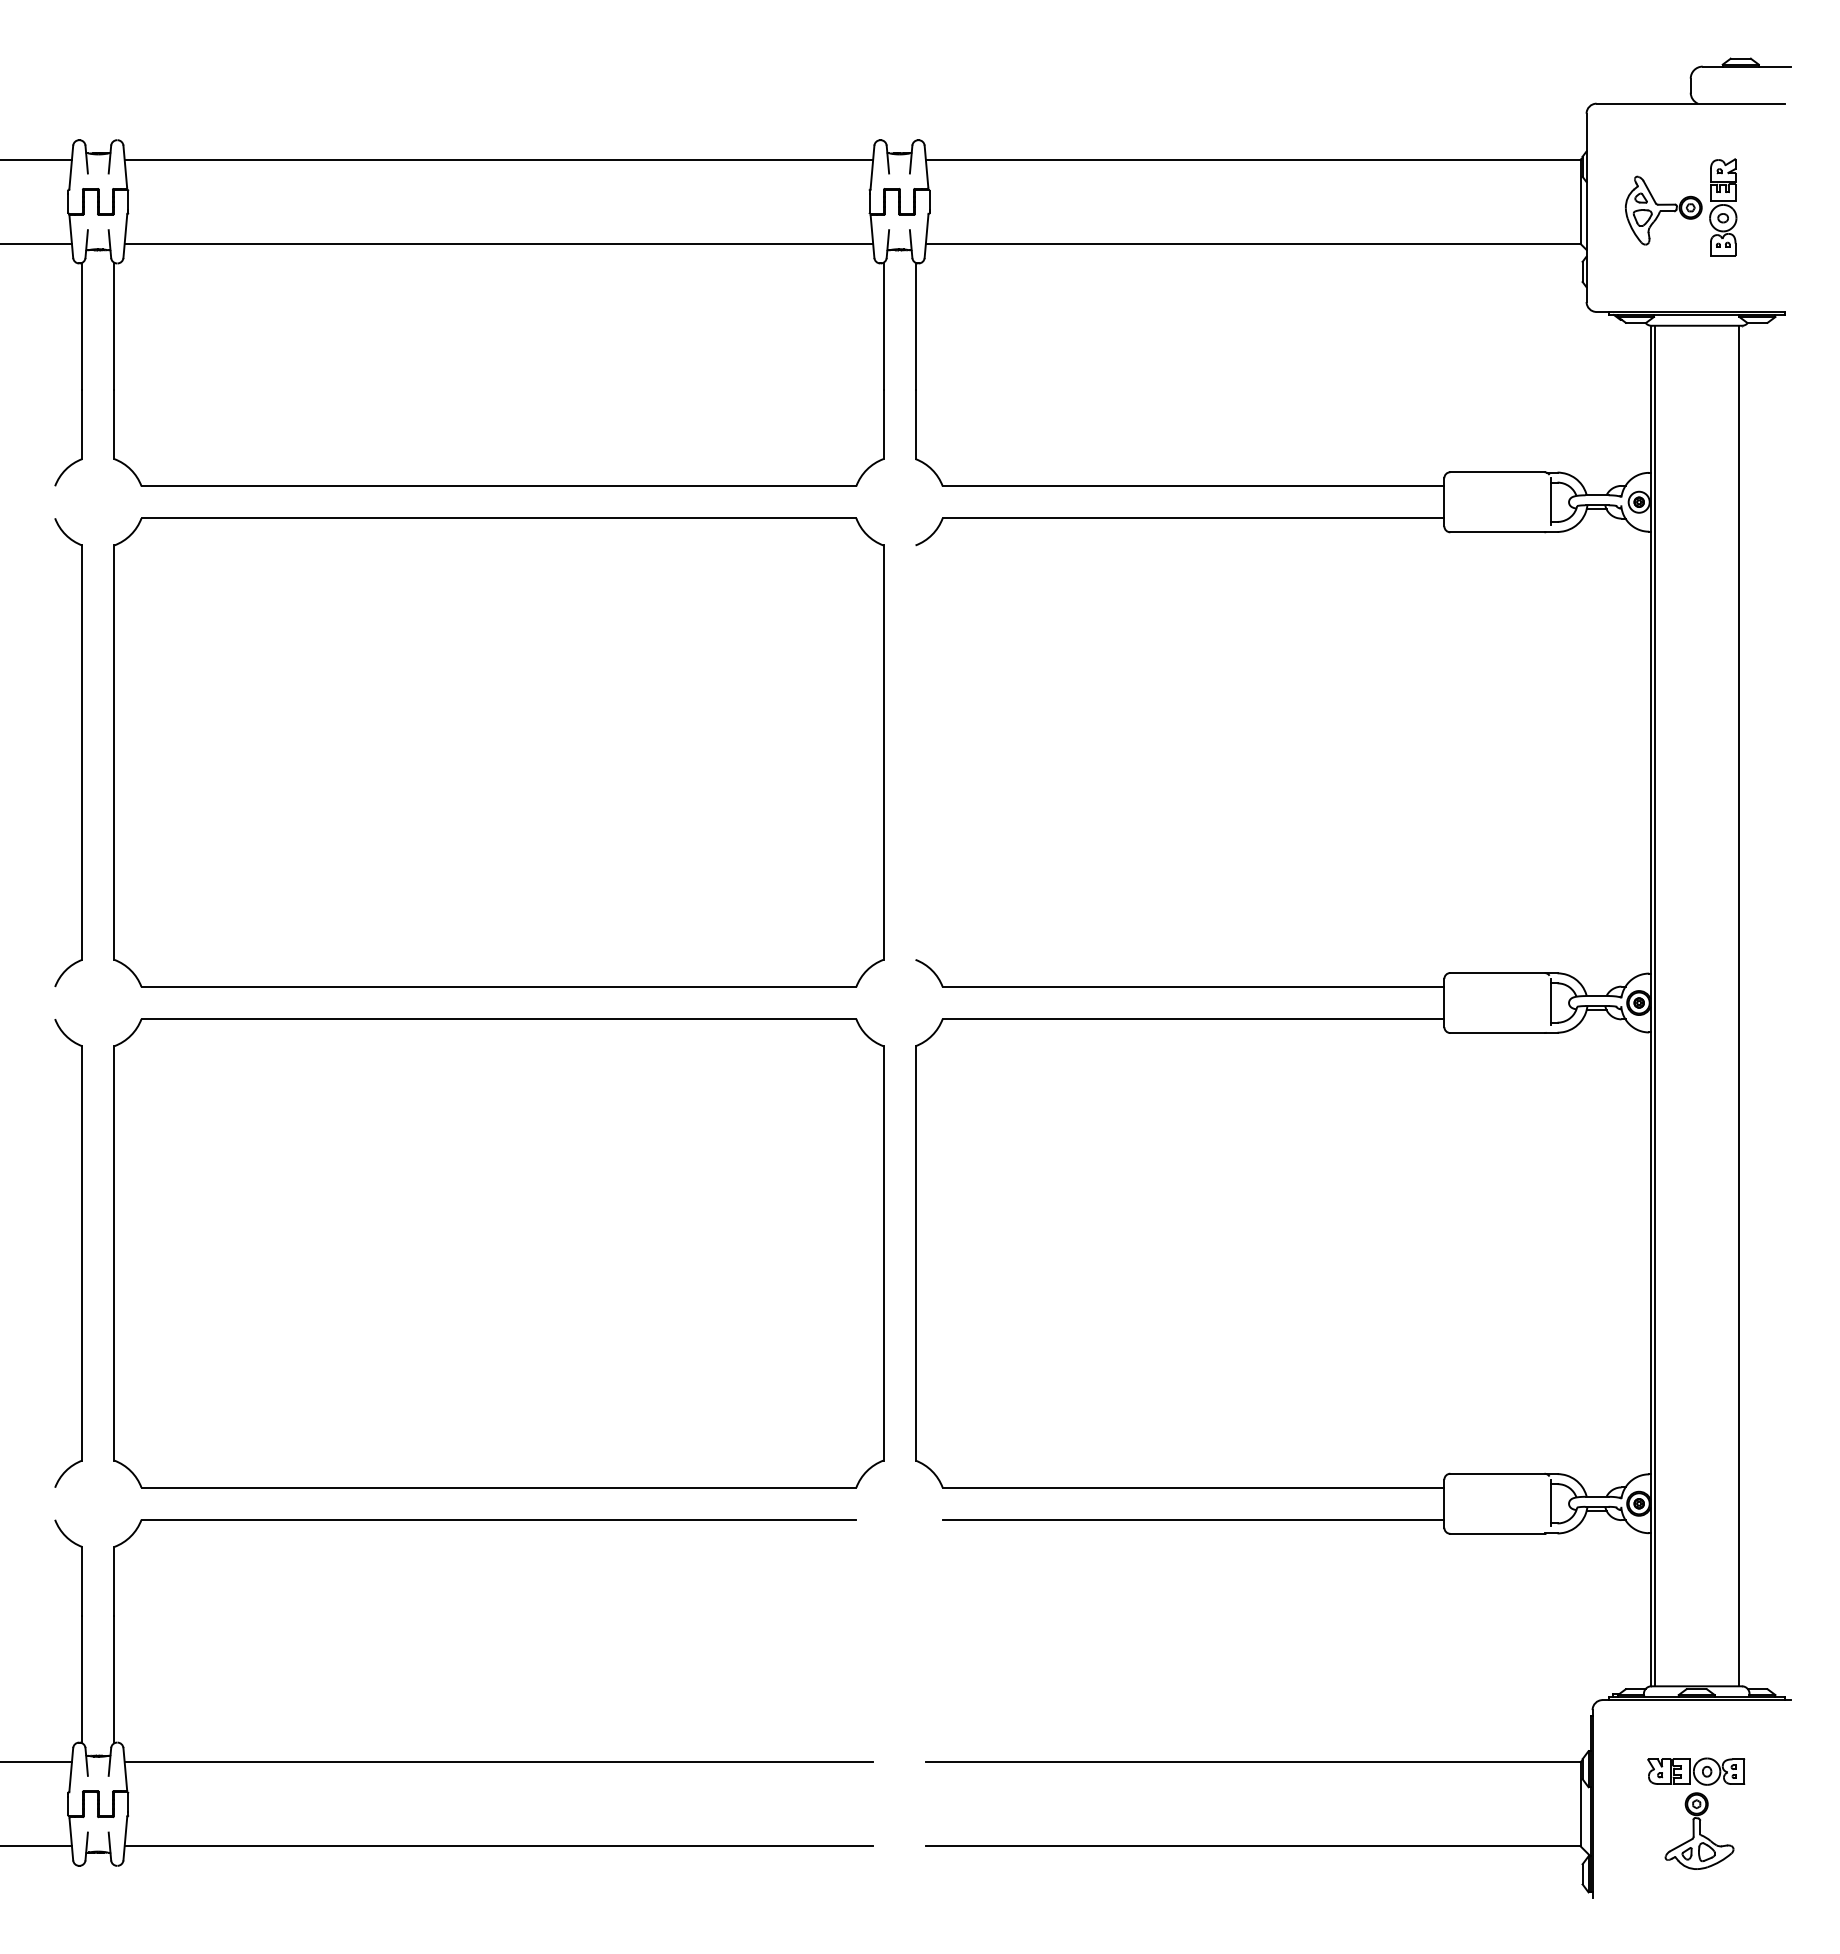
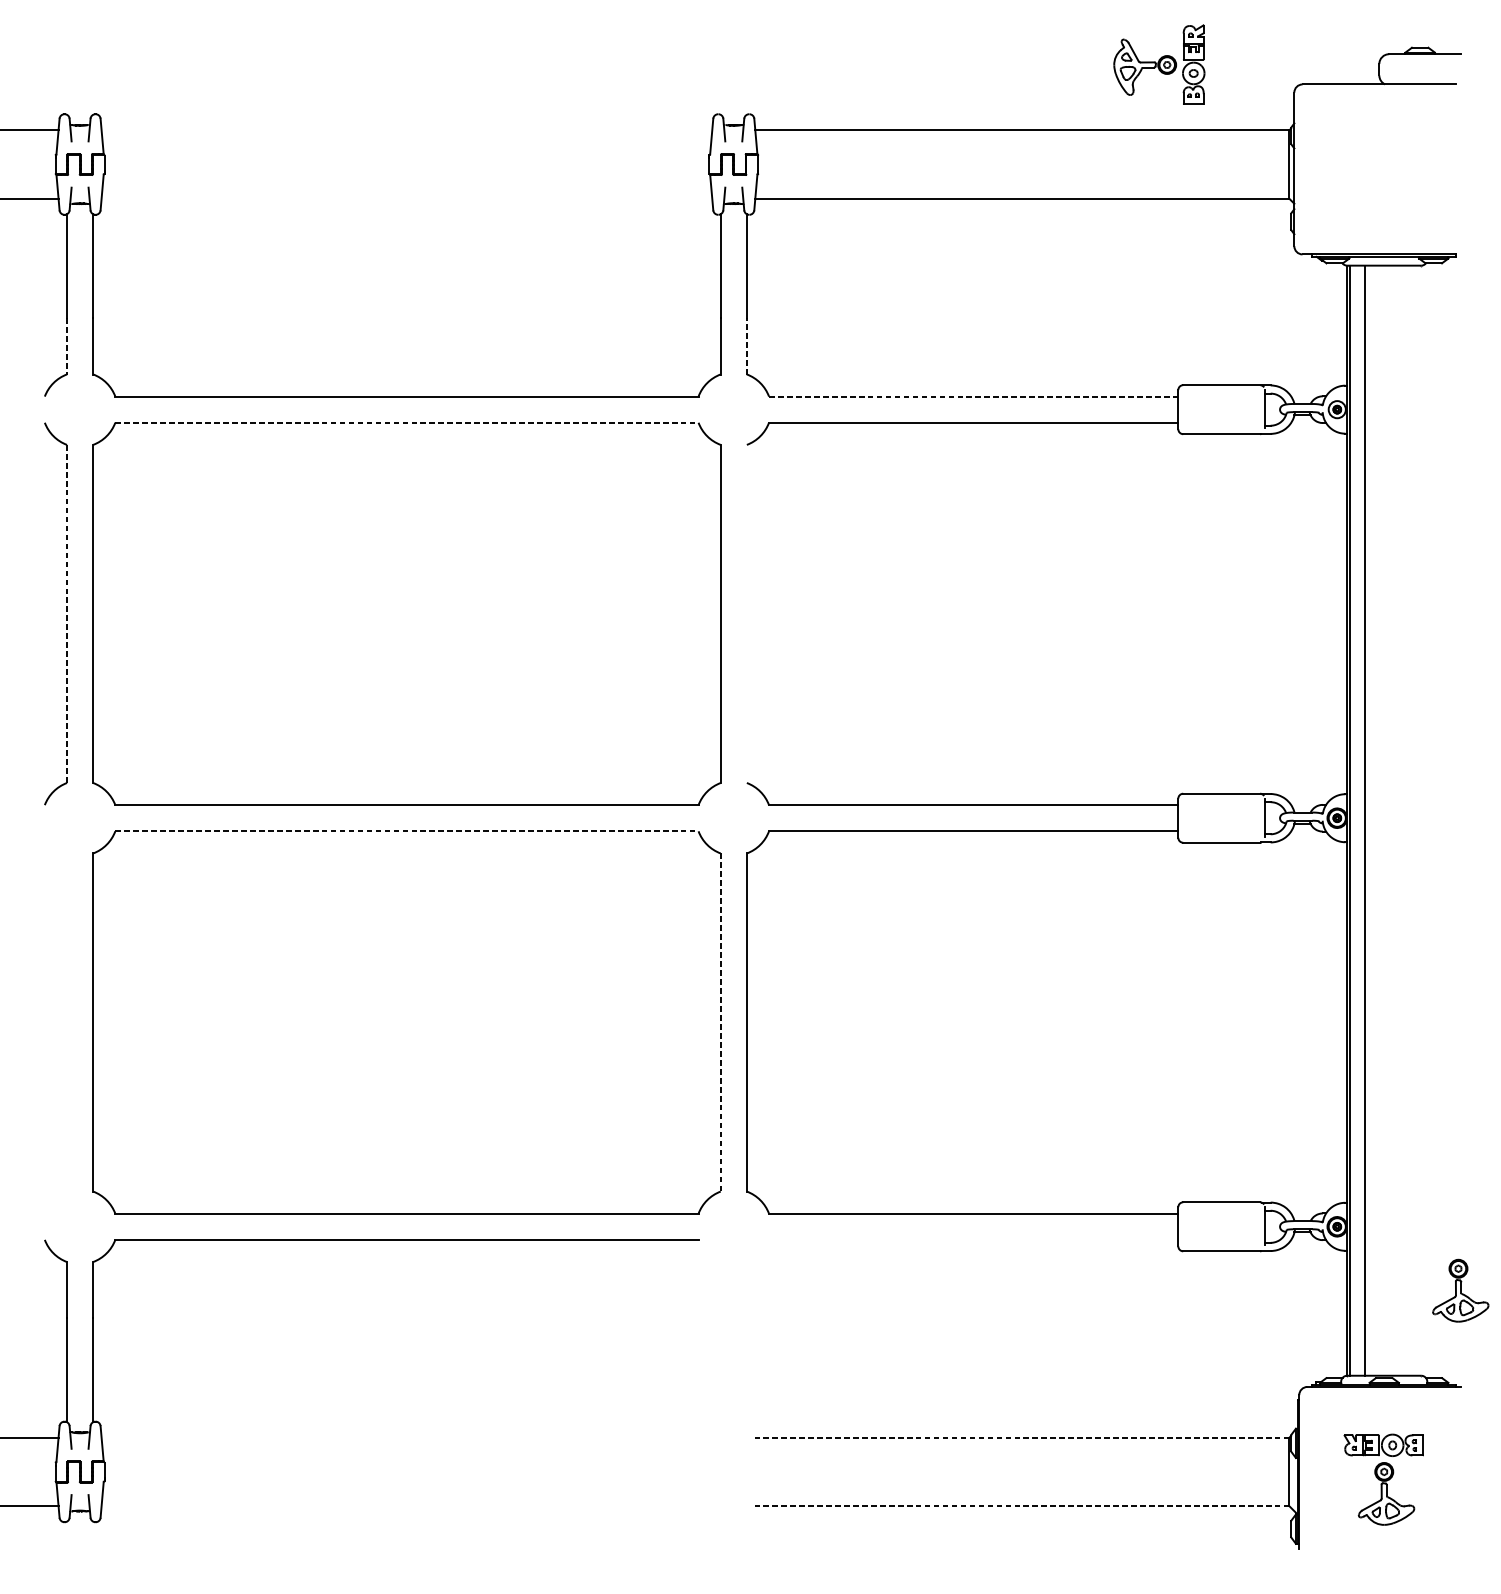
line: (498, 159) -> (406, 130), removed
part: (1681, 207) -> (1159, 64), moved
line: (498, 243) -> (406, 198), removed
line: (82, 424) -> (67, 346), solid -> dashed
line: (915, 424) -> (746, 346), solid -> dashed
line: (1193, 486) -> (973, 396), solid -> dashed
line: (499, 518) -> (407, 422), solid -> dashed
line: (82, 753) -> (67, 614), solid -> dashed
line: (1738, 1005) -> (1364, 820), moved
line: (499, 1019) -> (407, 831), solid -> dashed
part: (81, 1253) -> (66, 1022), removed
line: (883, 1253) -> (720, 1022), solid -> dashed
line: (1193, 1519) -> (973, 1239), removed
part: (1790, 1581) -> (1460, 1290), added
line: (498, 1762) -> (406, 1437), removed
line: (1252, 1762) -> (1021, 1437), solid -> dashed
line: (498, 1846) -> (406, 1506), removed
line: (1252, 1846) -> (1021, 1506), solid -> dashed

